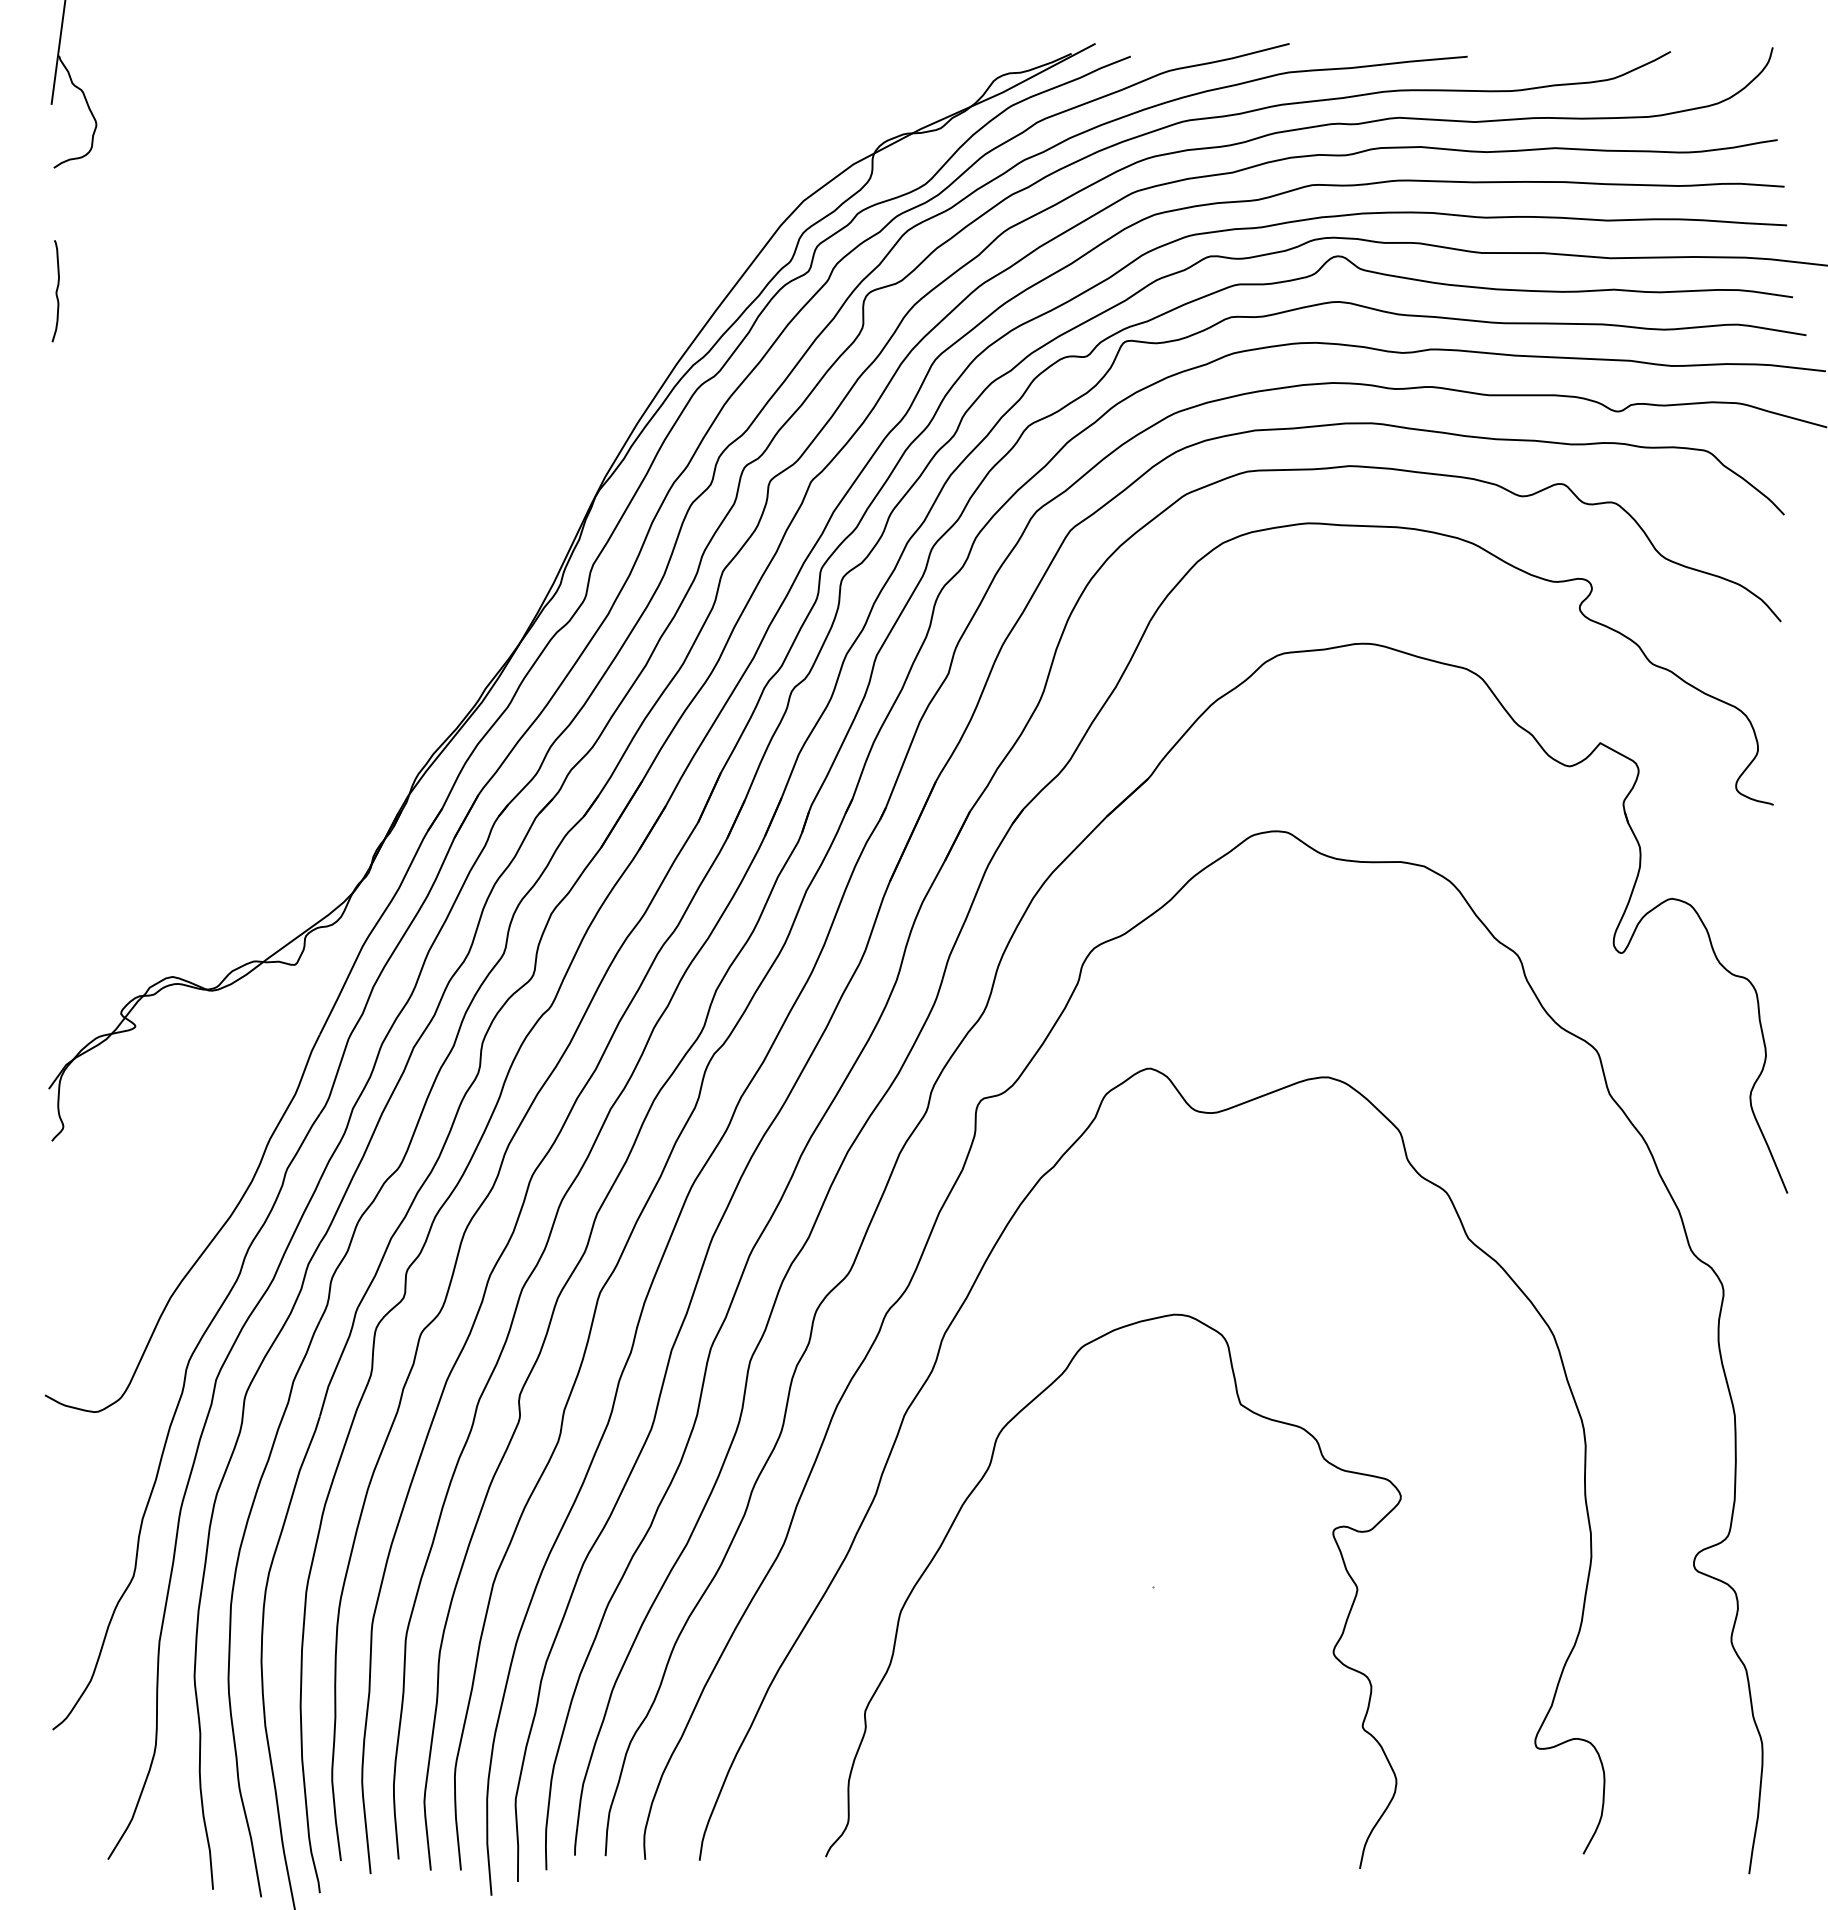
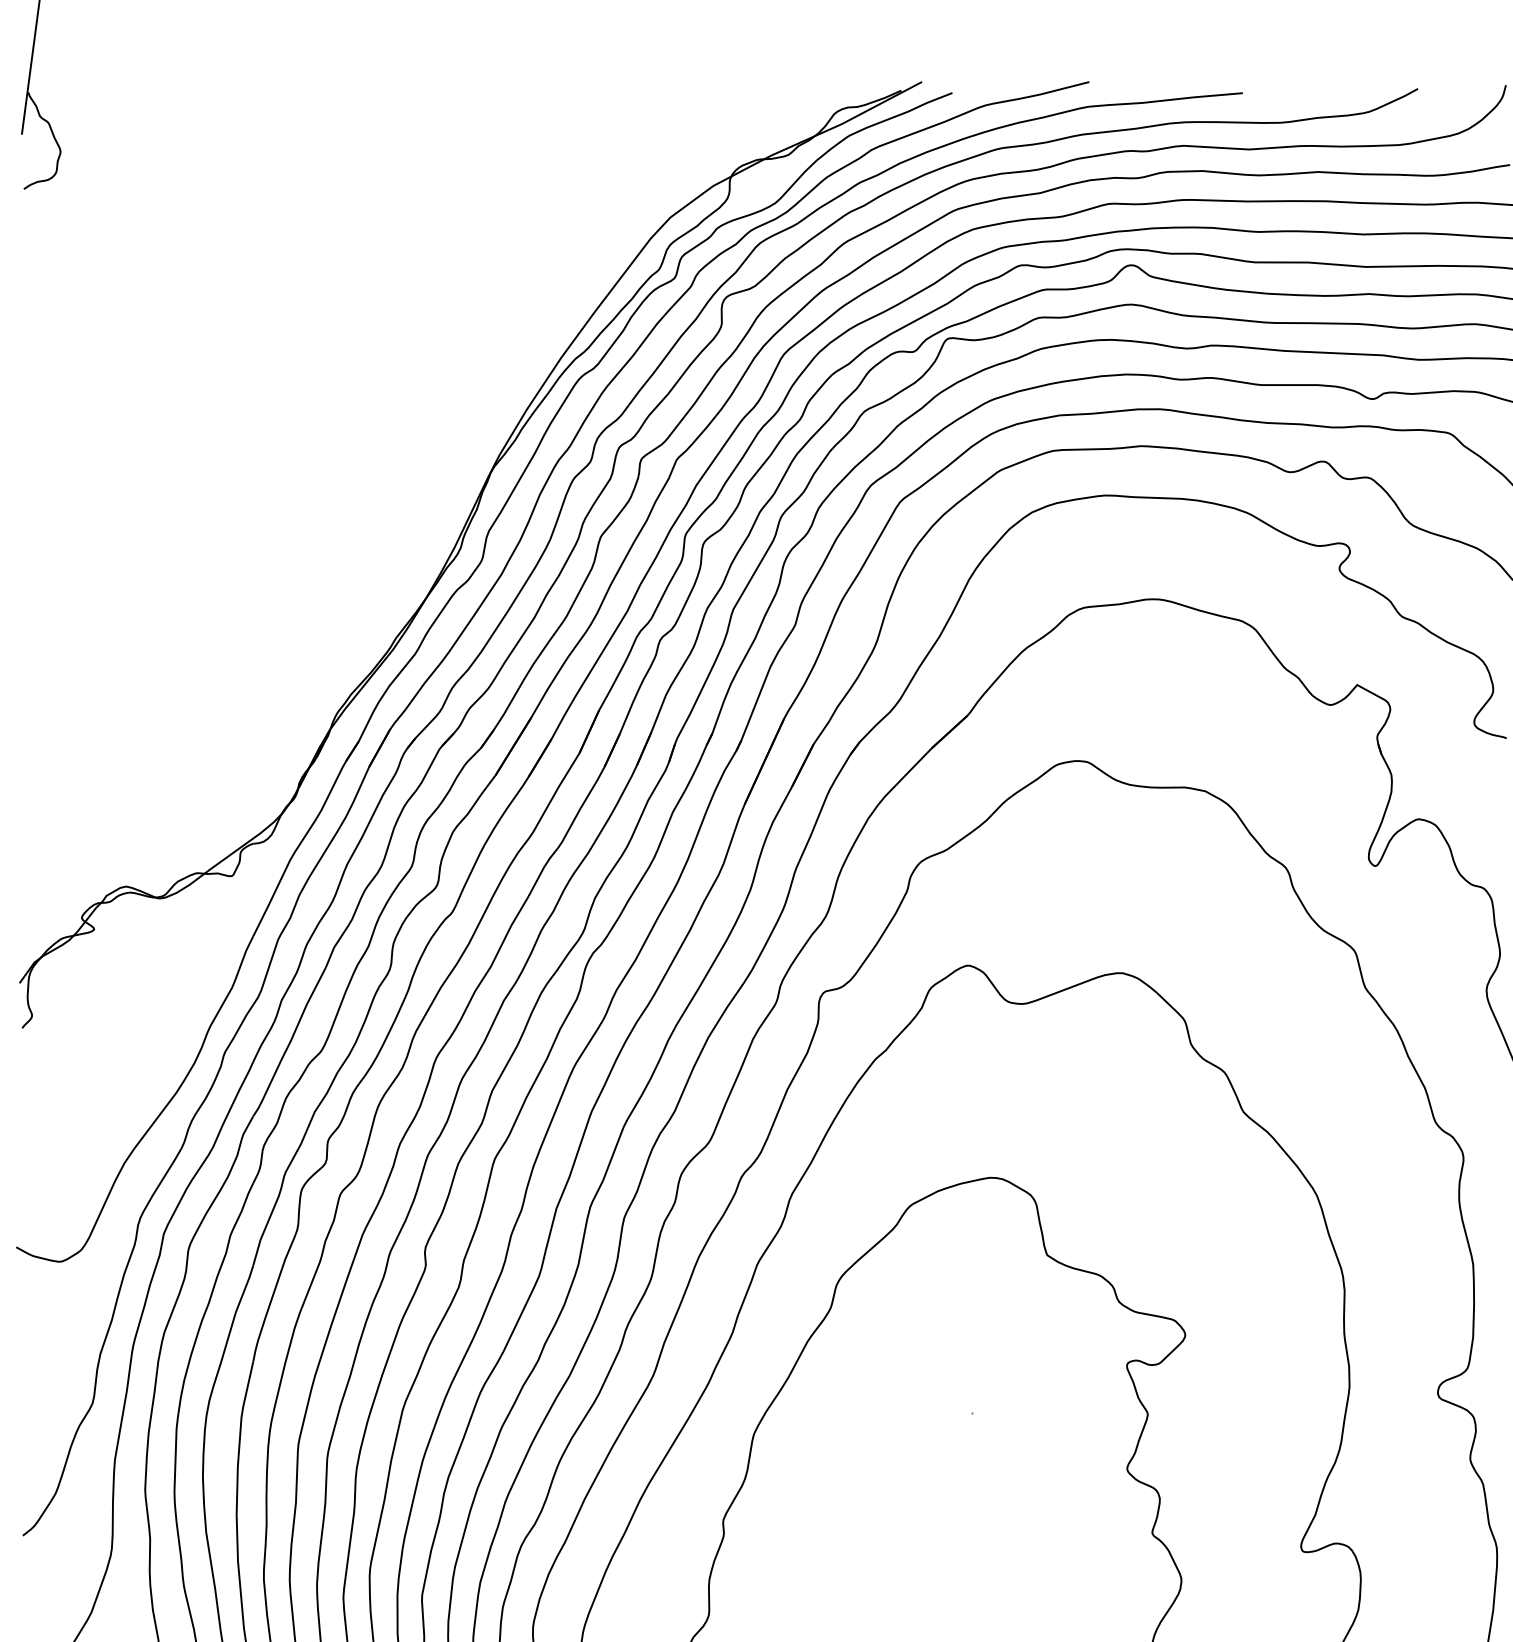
curve: (55, 291) -> (25, 295), removed

